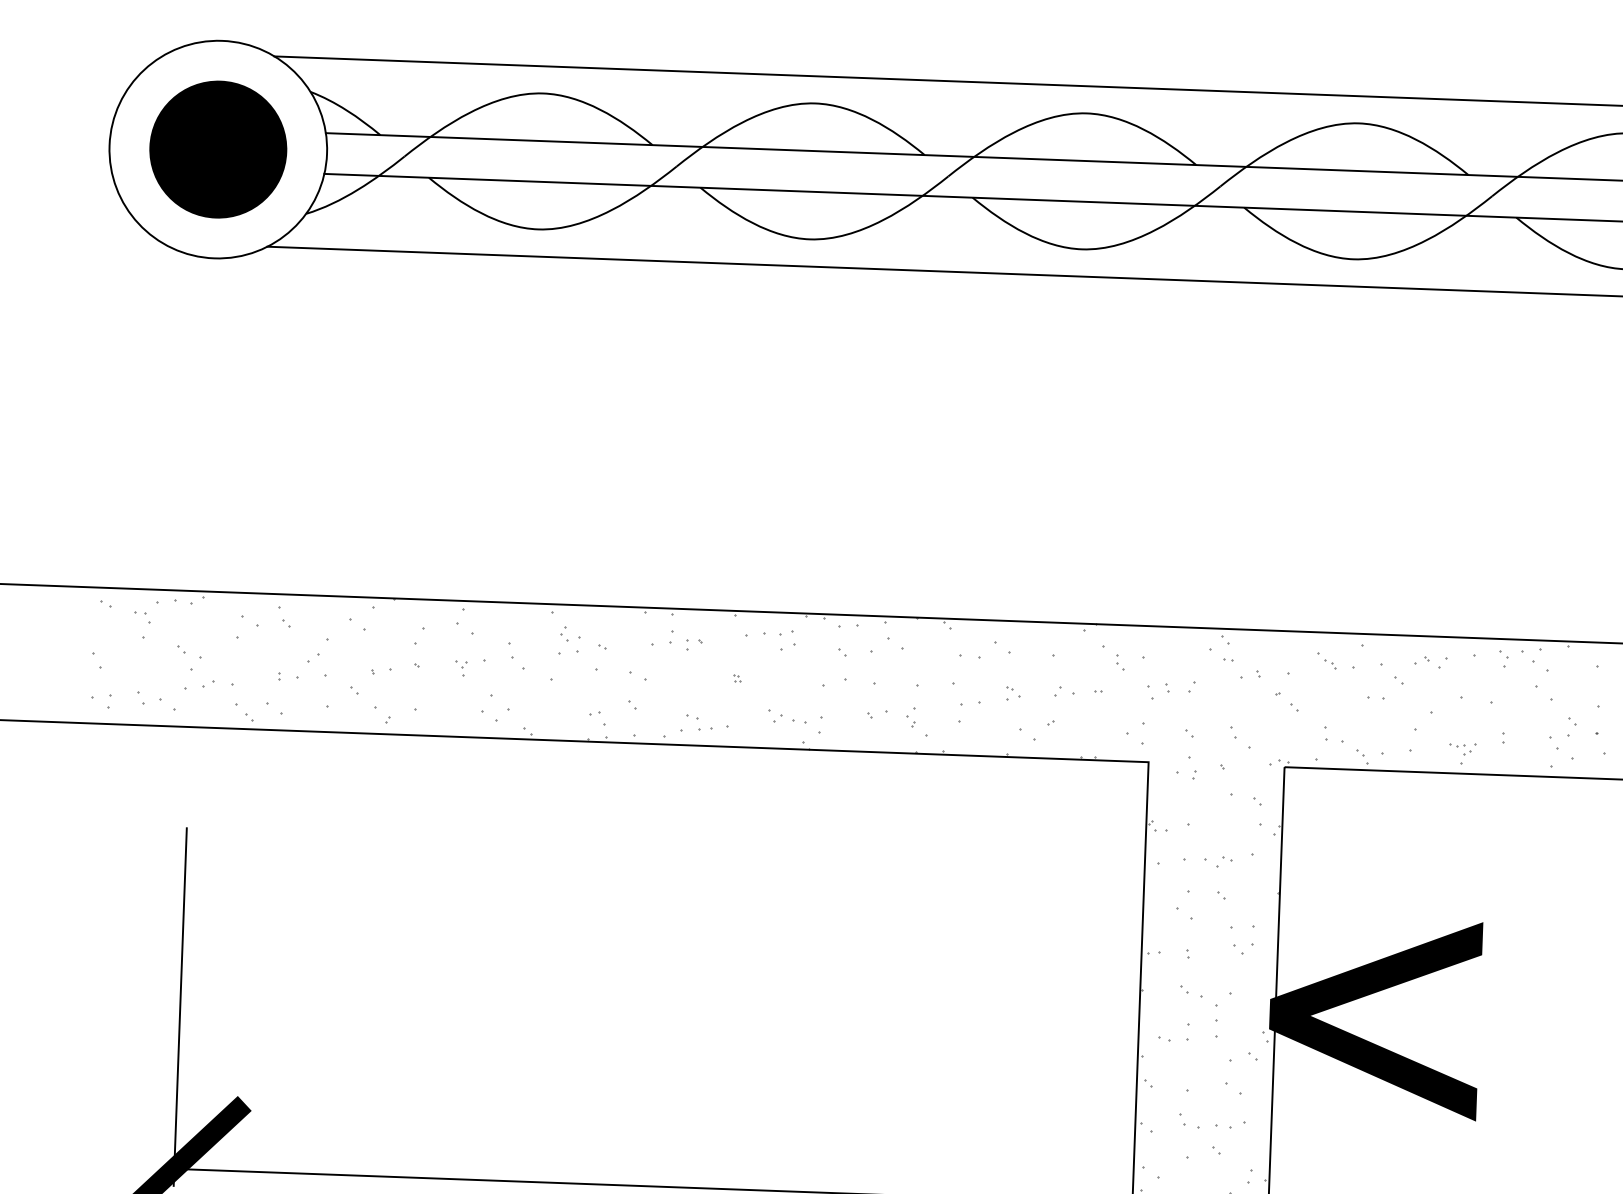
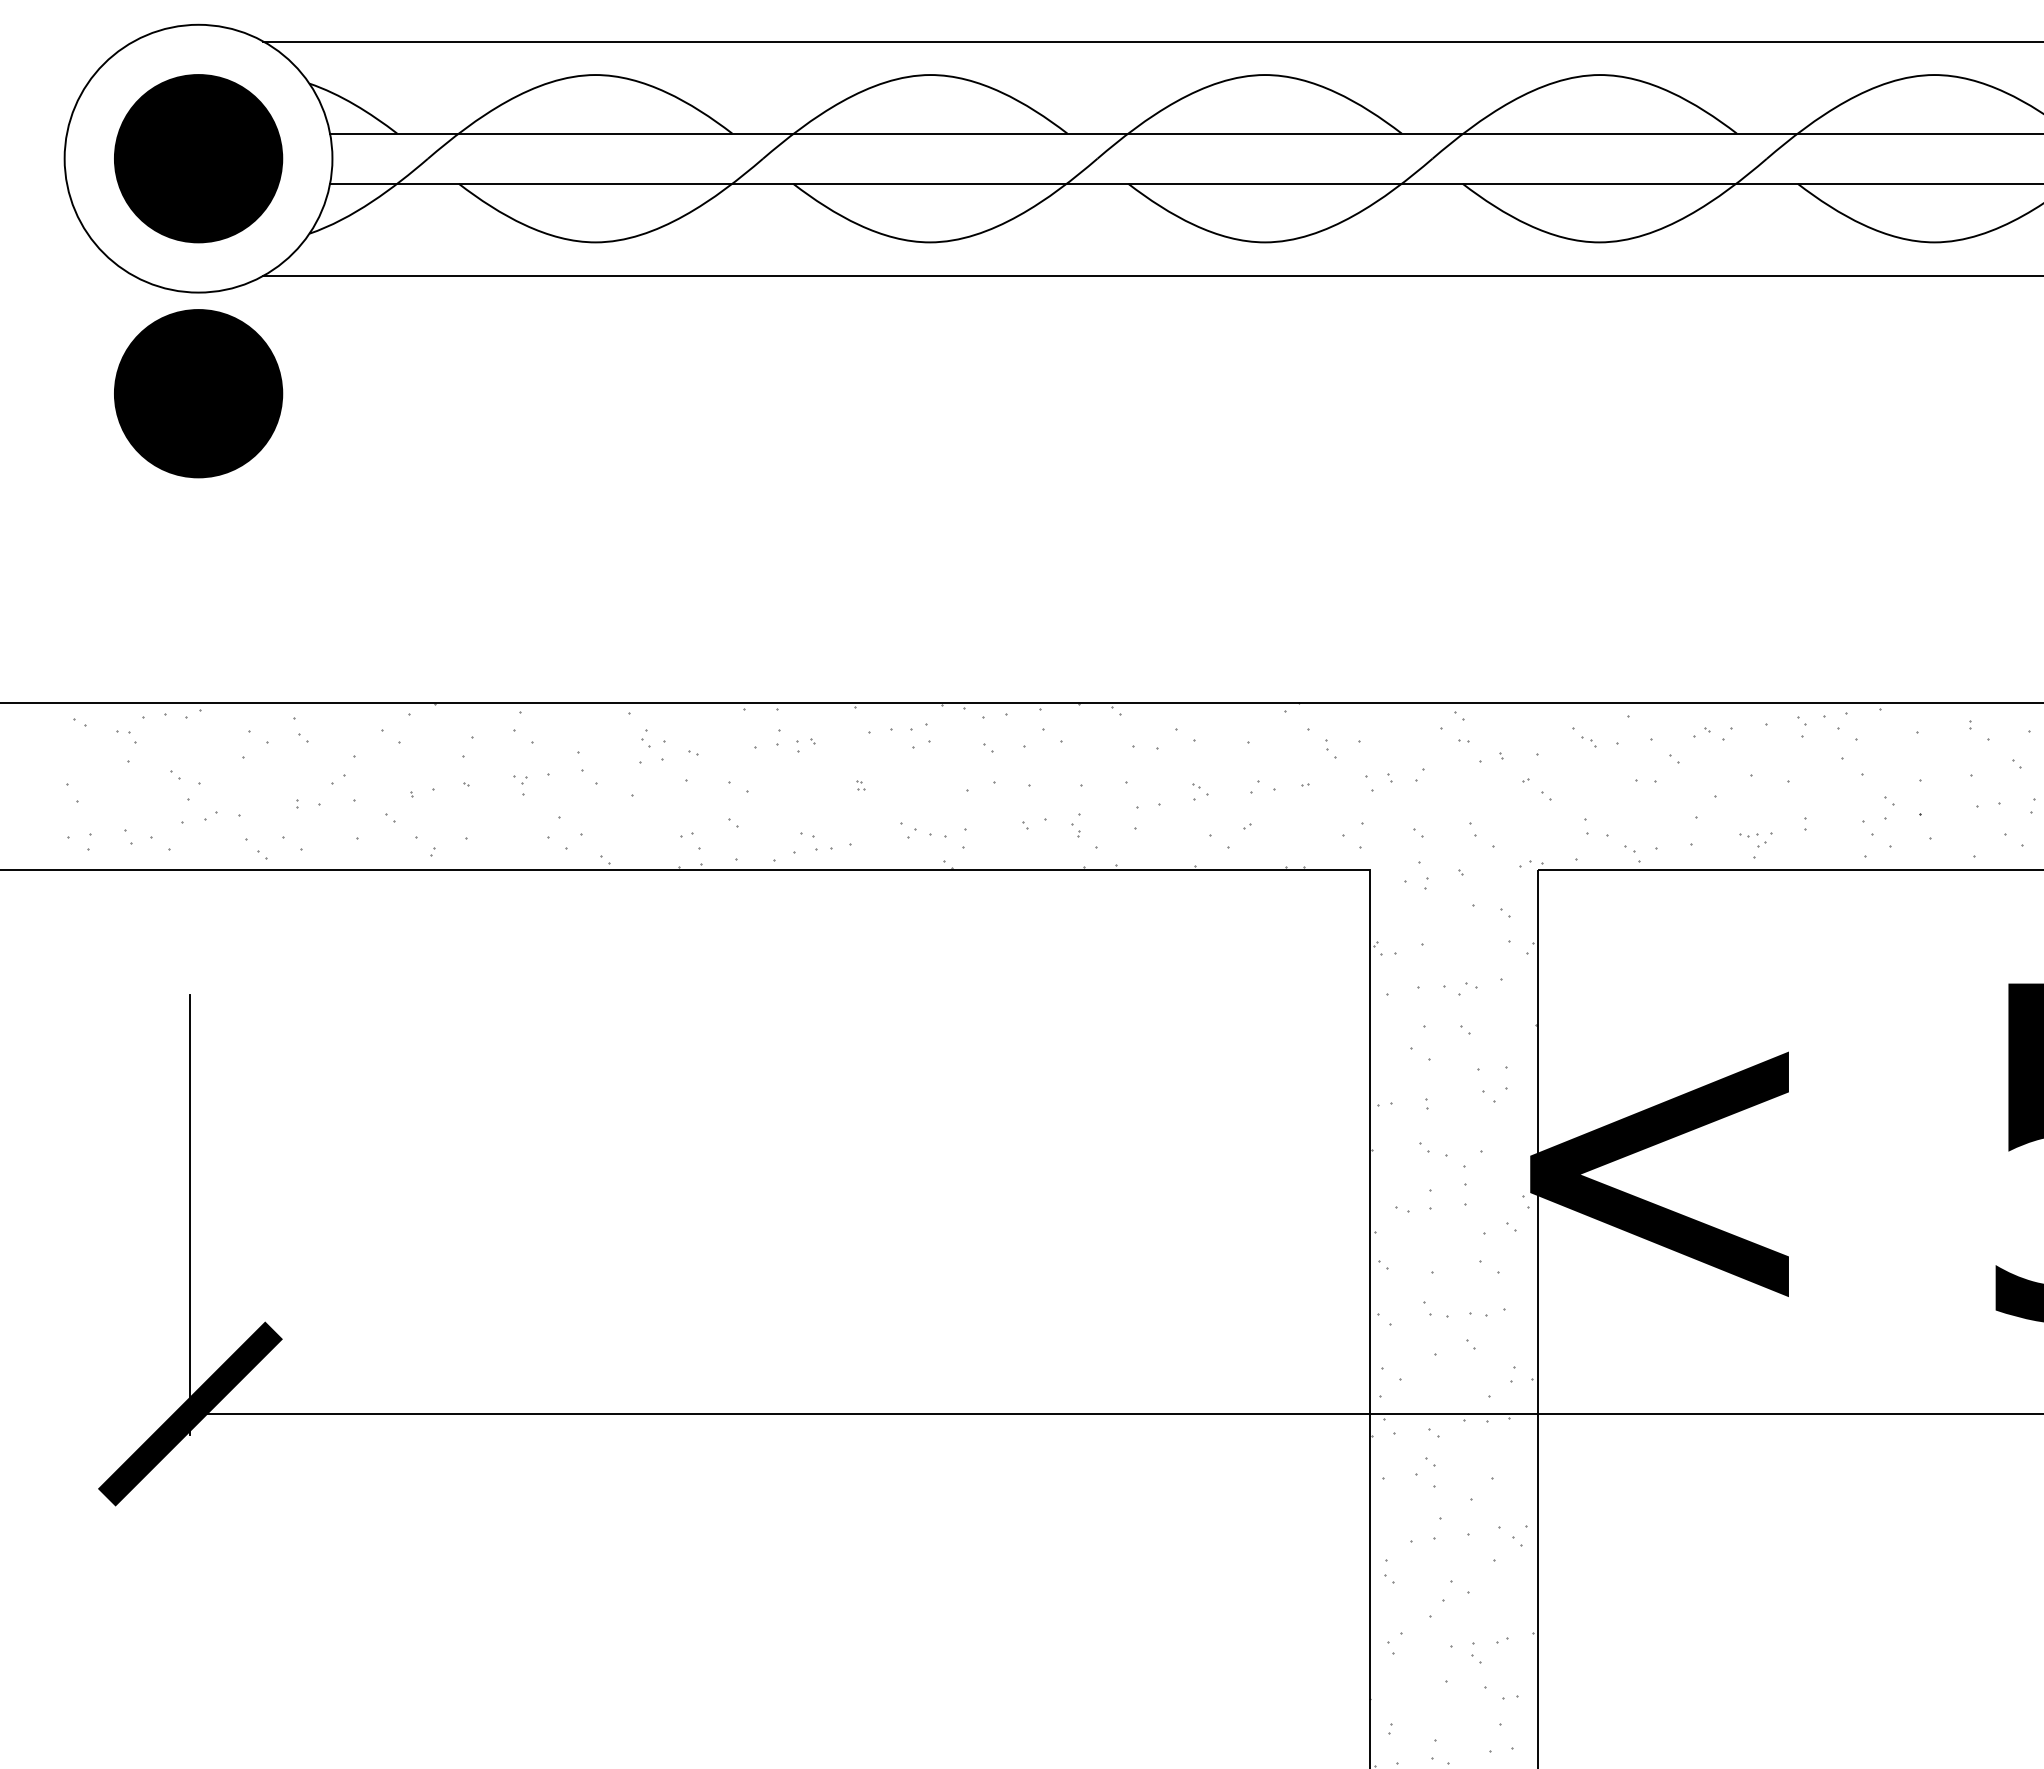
part: (211, 340) -> (198, 393), added

